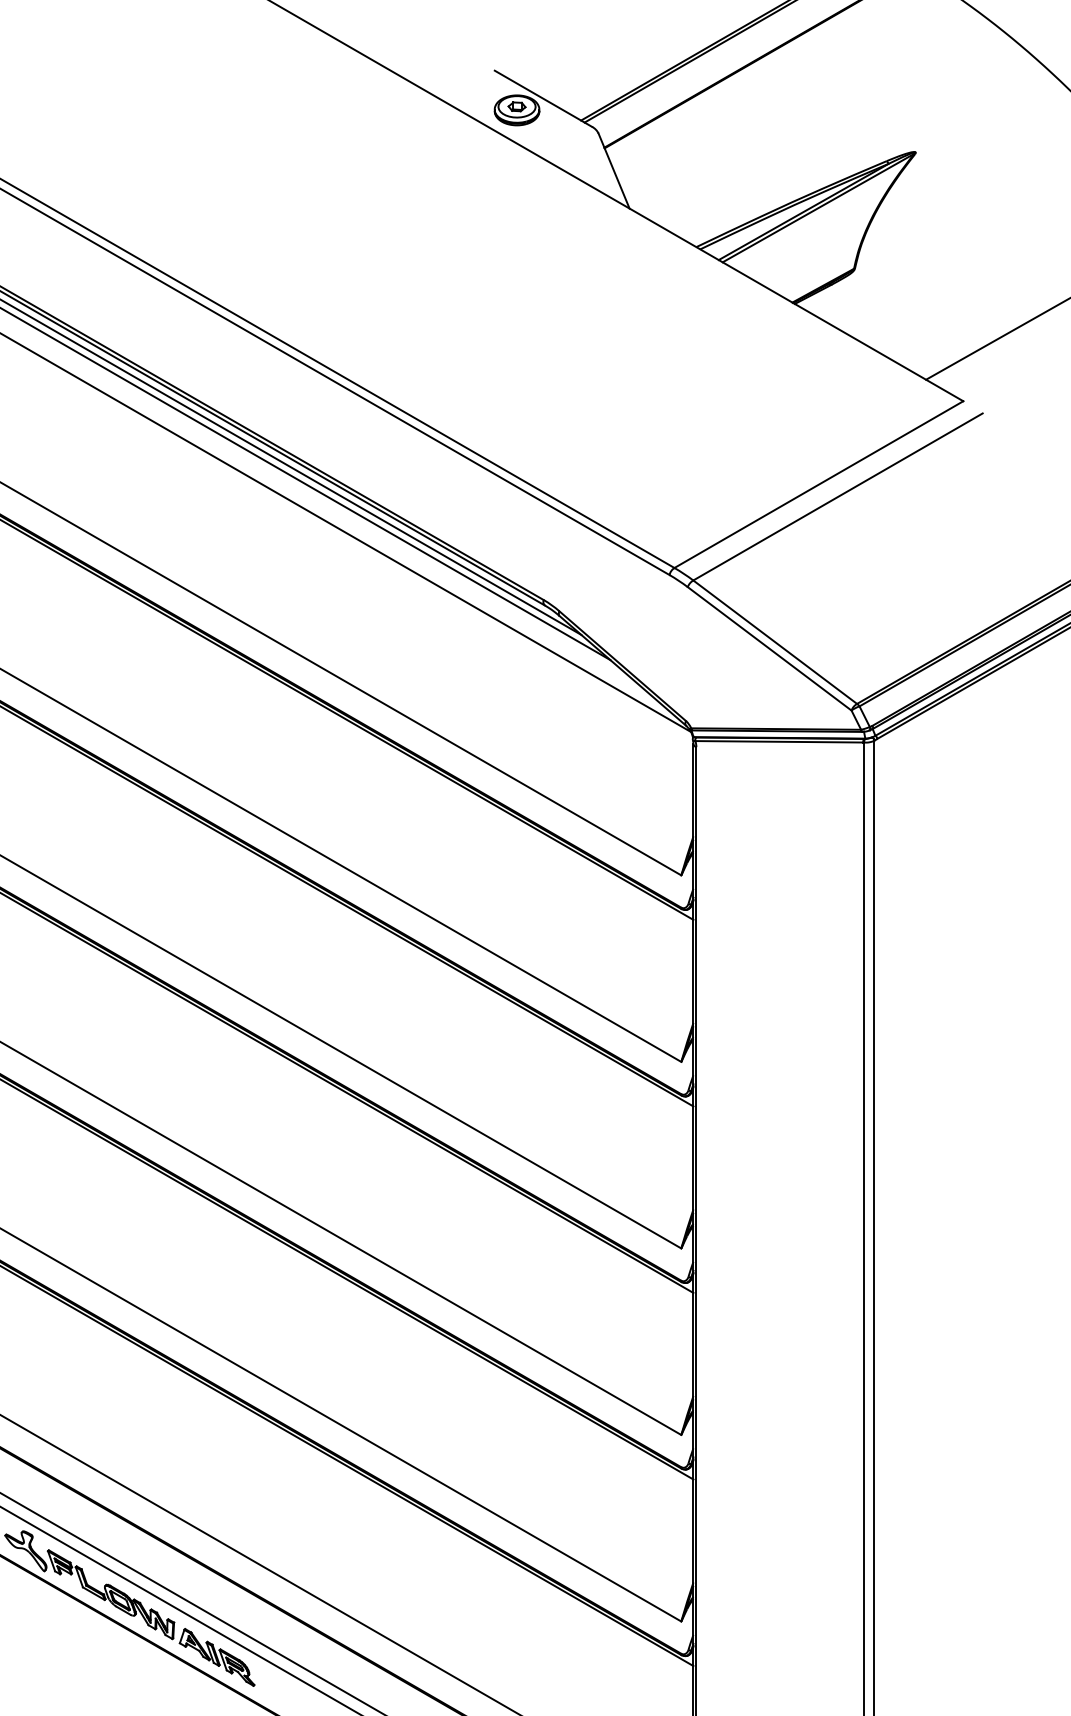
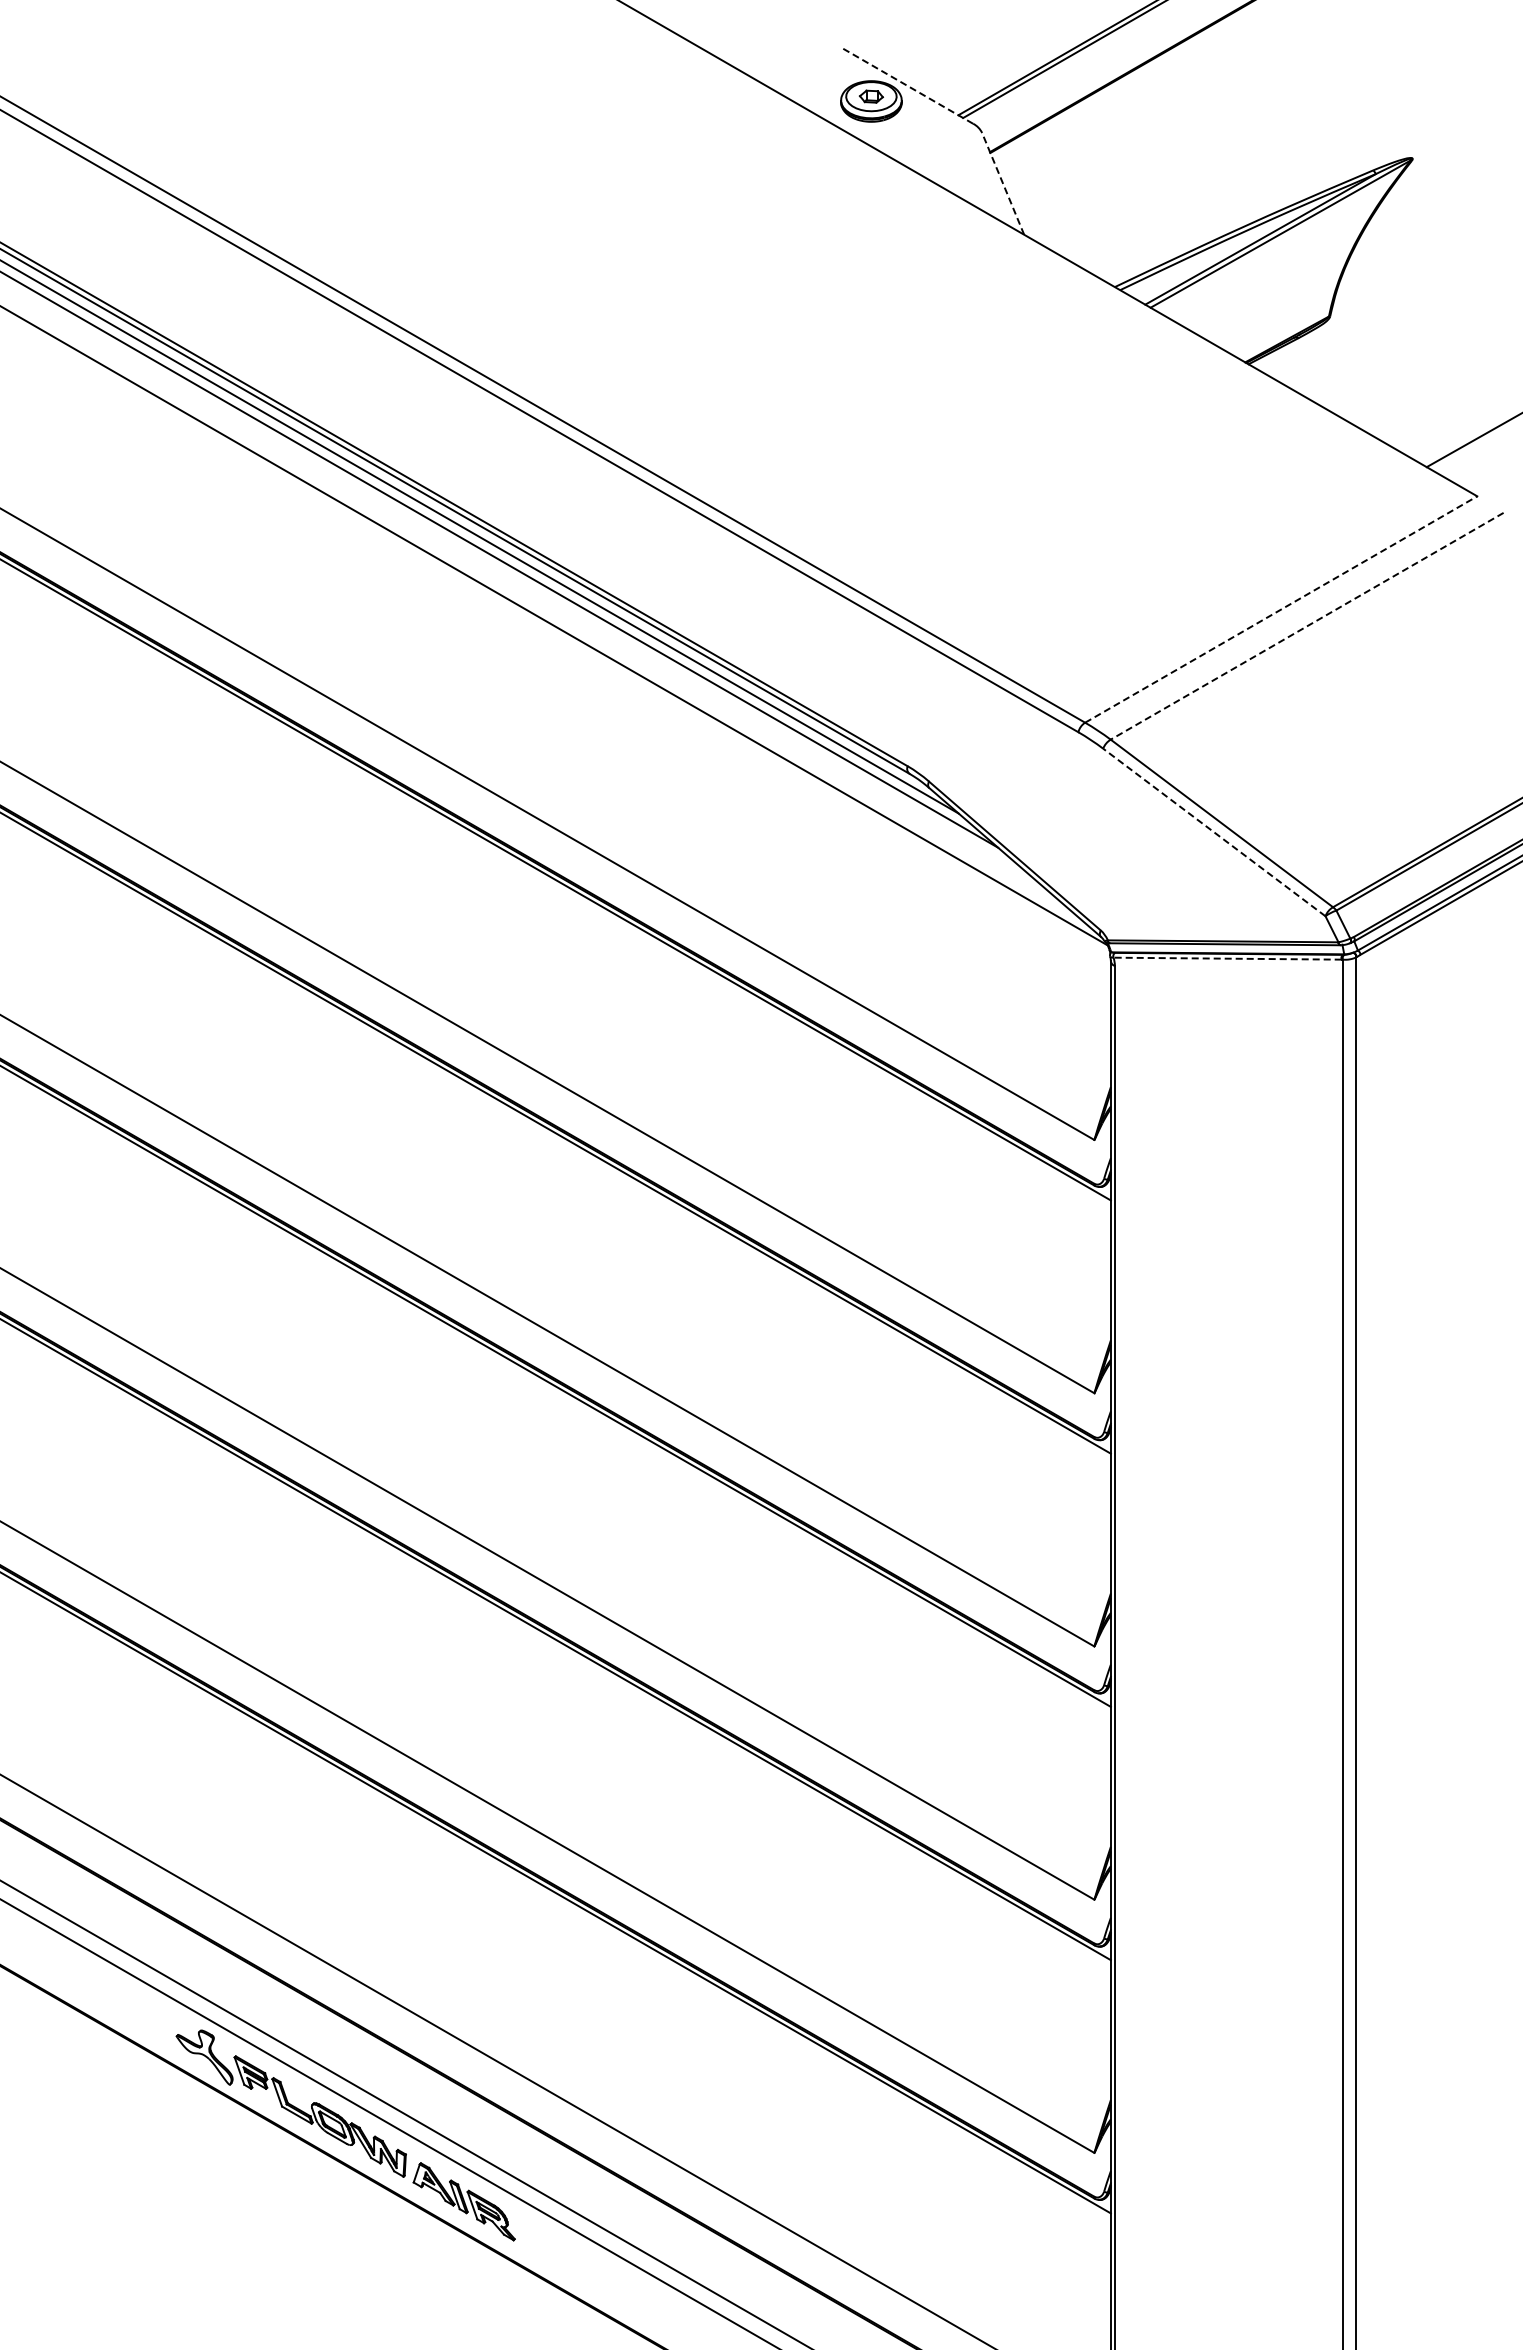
line: (542, 98) -> (906, 85), solid -> dashed
line: (613, 170) -> (1002, 183), solid -> dashed
line: (819, 484) -> (1281, 609), solid -> dashed
line: (838, 497) -> (1307, 626), solid -> dashed
line: (769, 648) -> (1213, 832), solid -> dashed
line: (779, 741) -> (1227, 958), solid -> dashed

